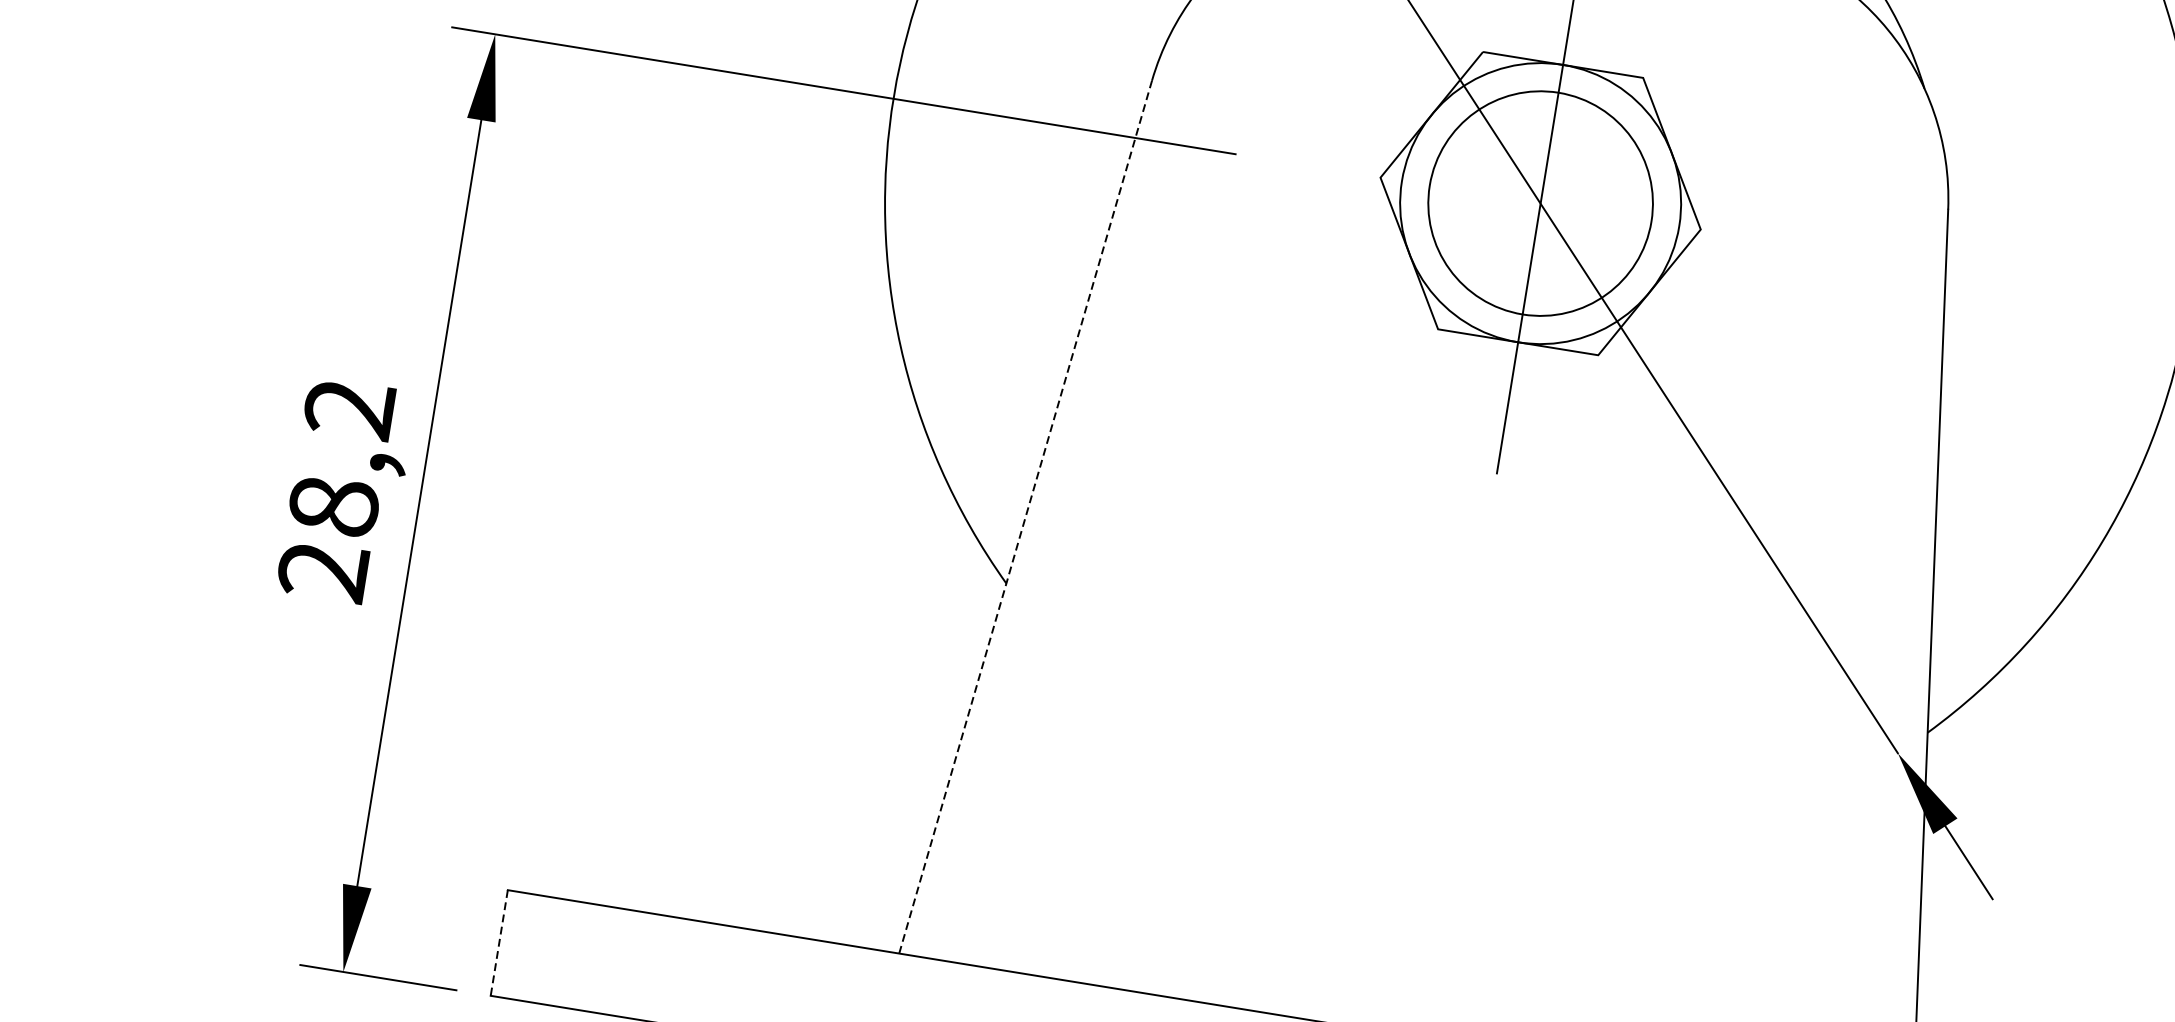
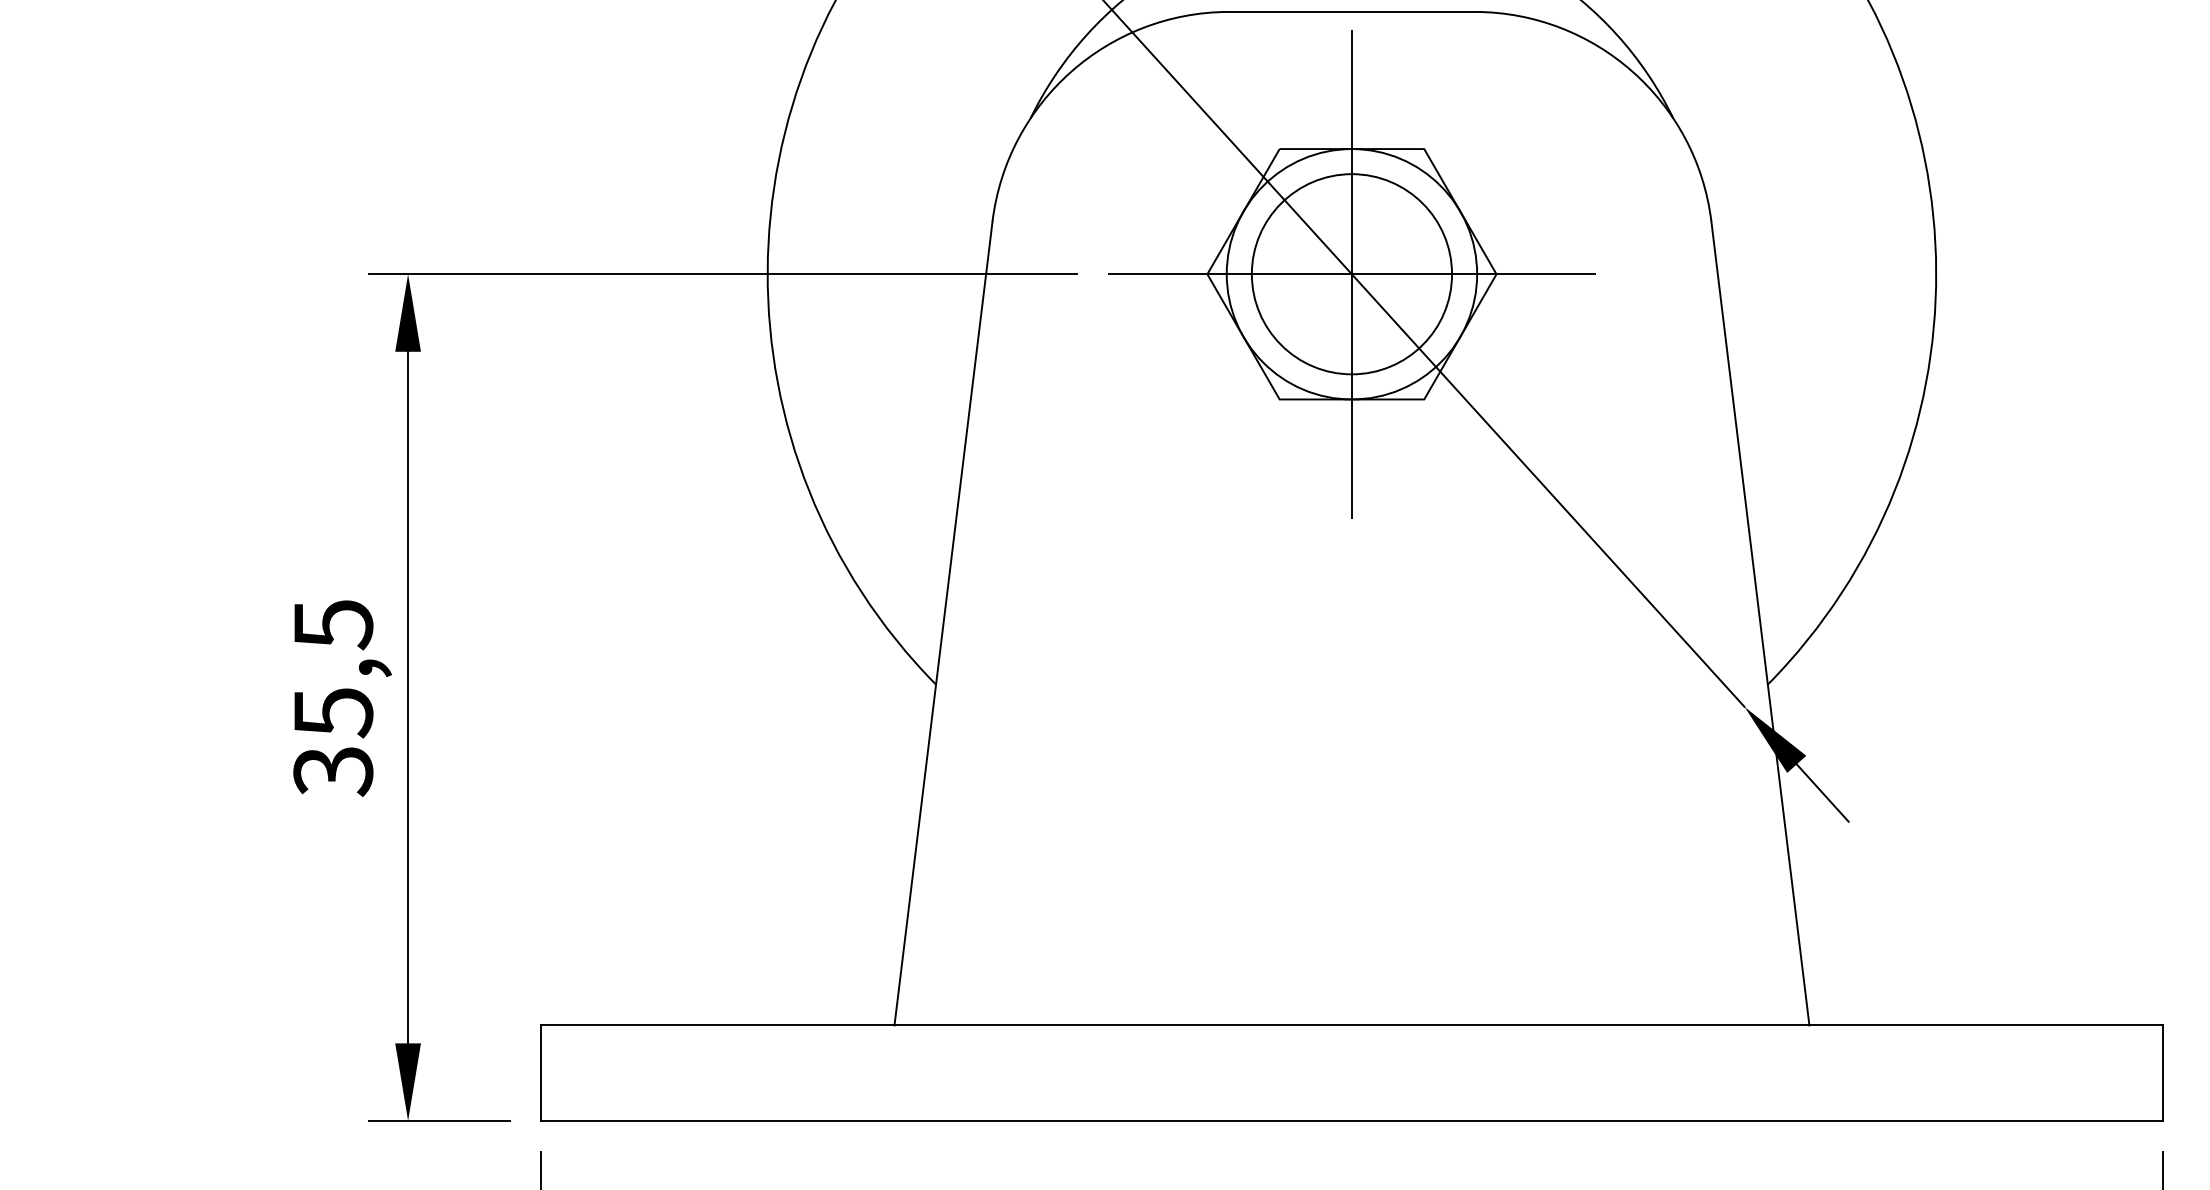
line: (1540, 203) -> (1351, 274), added
text: (336, 490) -> (333, 698), 28,2 -> 35,5
line: (1025, 517) -> (943, 623), dashed -> solid
line: (499, 943) -> (541, 1073), dashed -> solid

